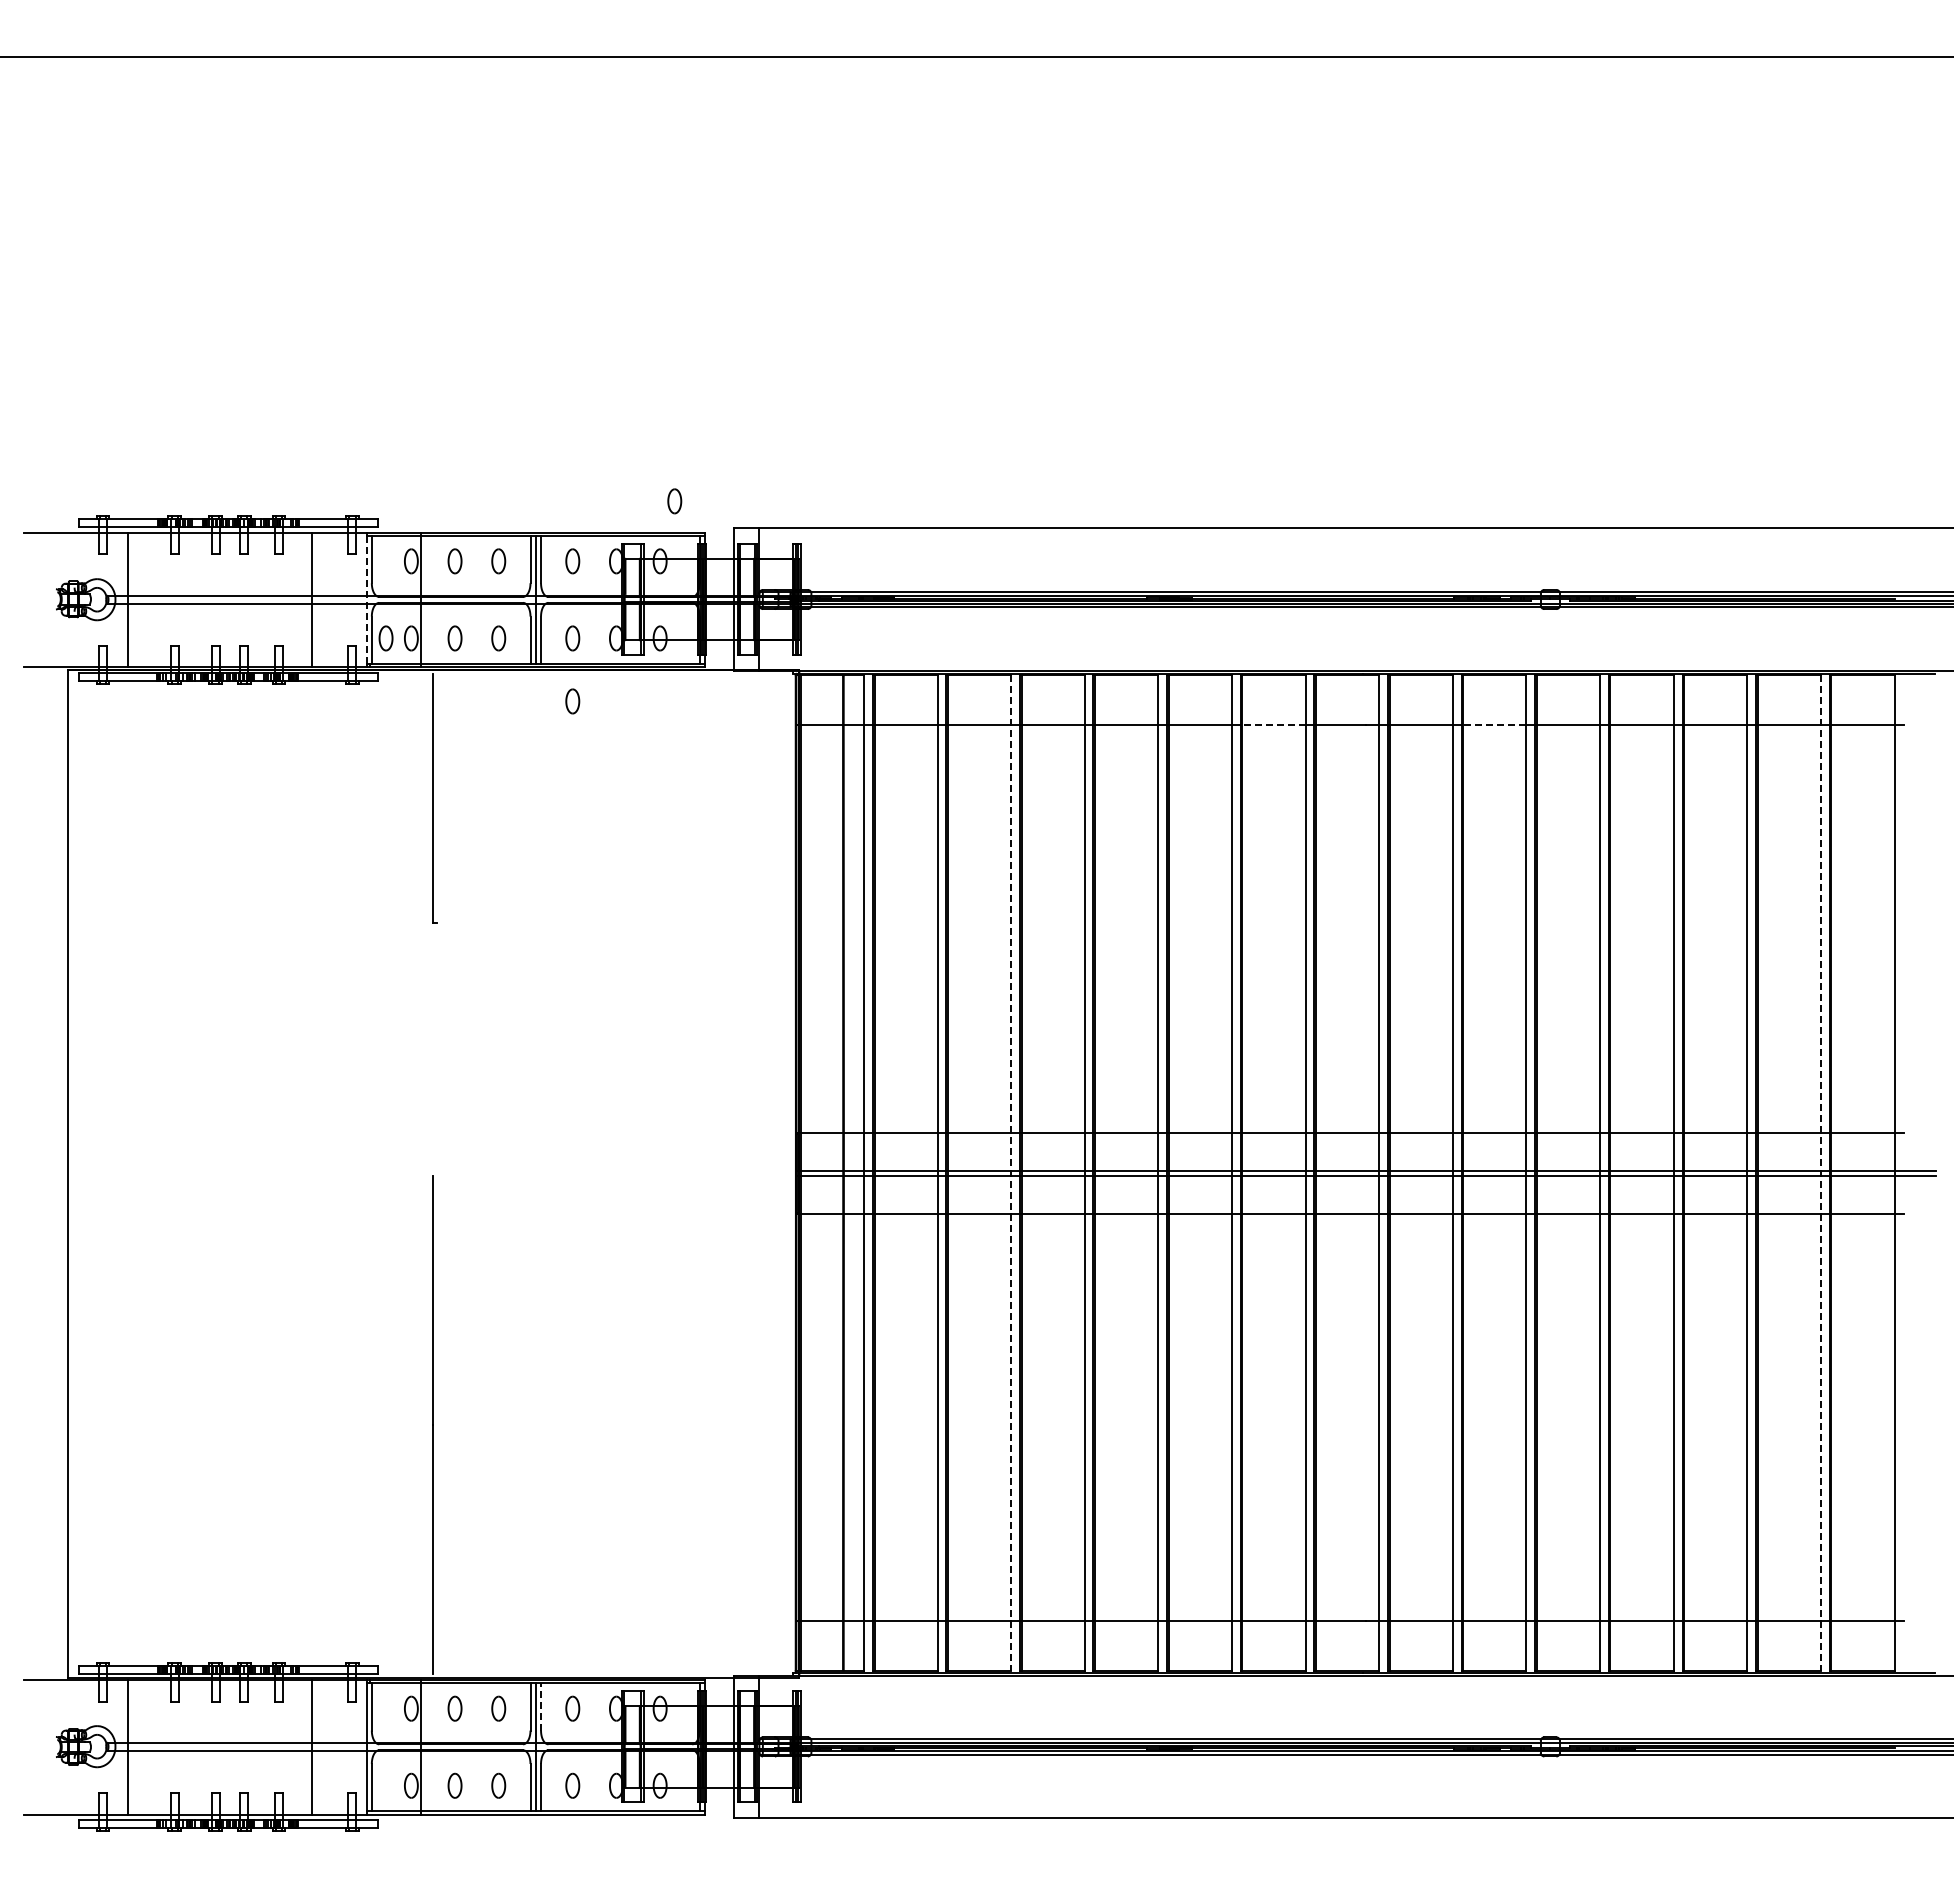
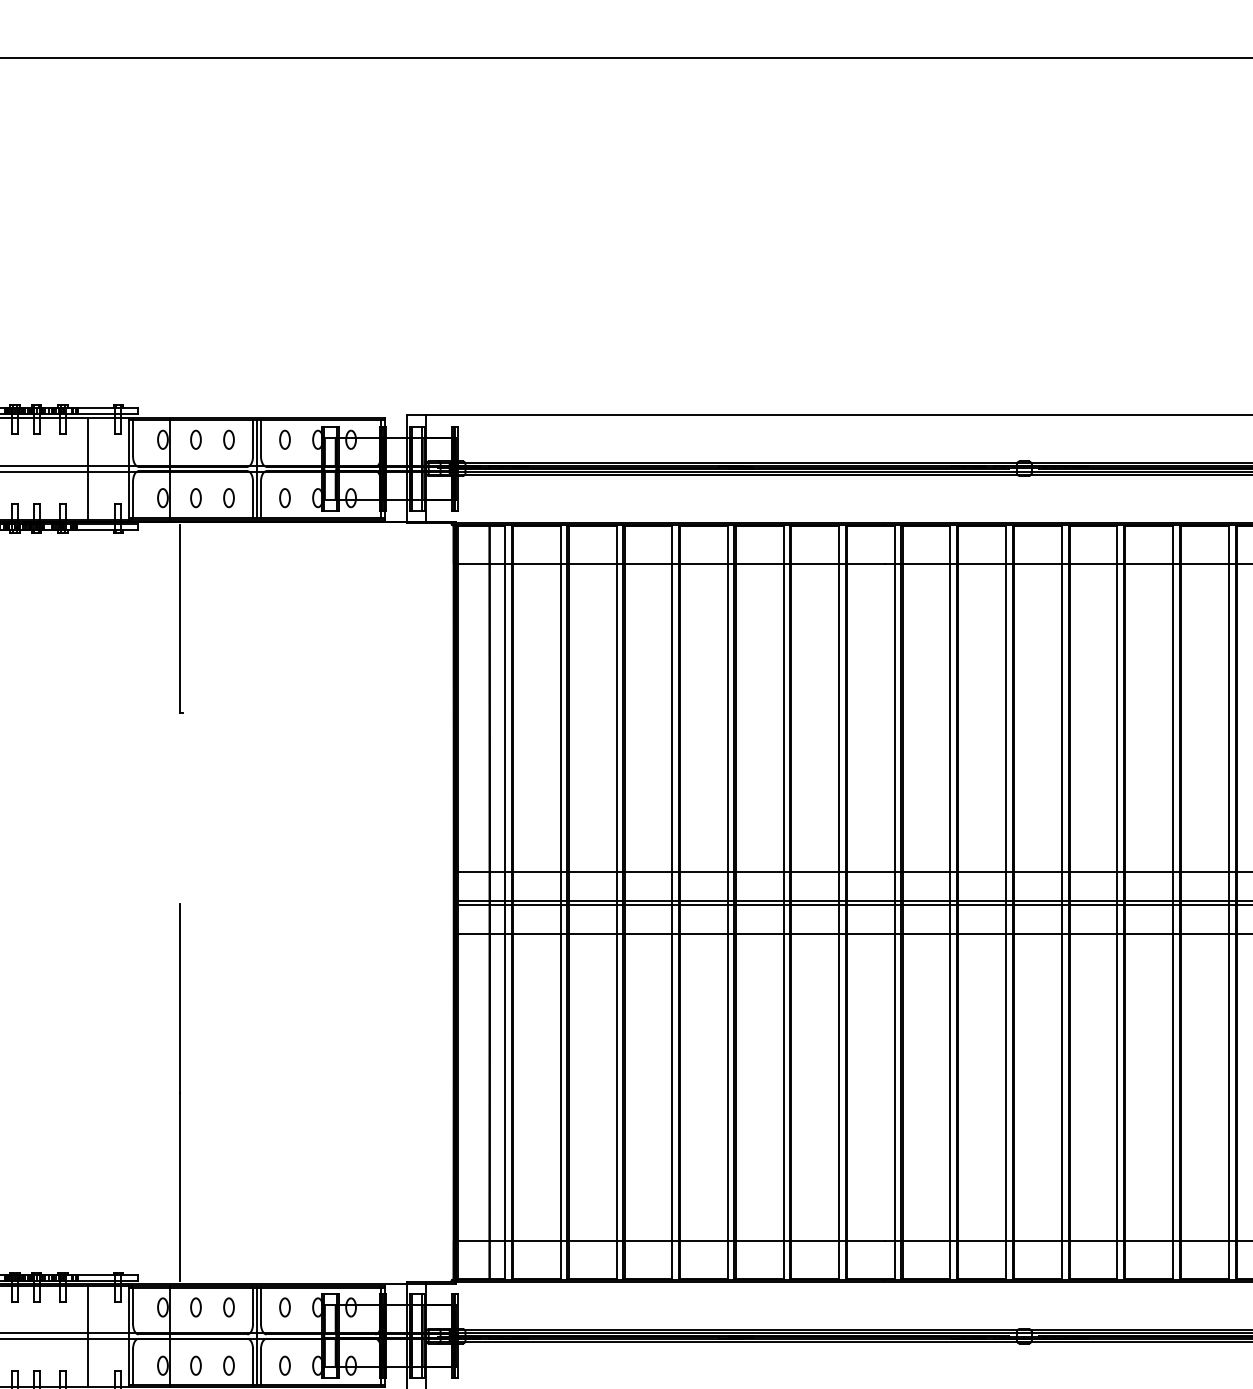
part: (674, 501) -> (361, 394), removed
line: (366, 600) -> (129, 469), dashed -> solid
part: (385, 638) -> (143, 498), removed
part: (572, 701) -> (284, 545), removed
line: (1272, 725) -> (814, 563), dashed -> solid
line: (1493, 725) -> (981, 563), dashed -> solid
line: (1011, 1173) -> (616, 902), dashed -> solid
line: (1820, 1173) -> (1228, 902), dashed -> solid
line: (541, 1706) -> (261, 1305), dashed -> solid

